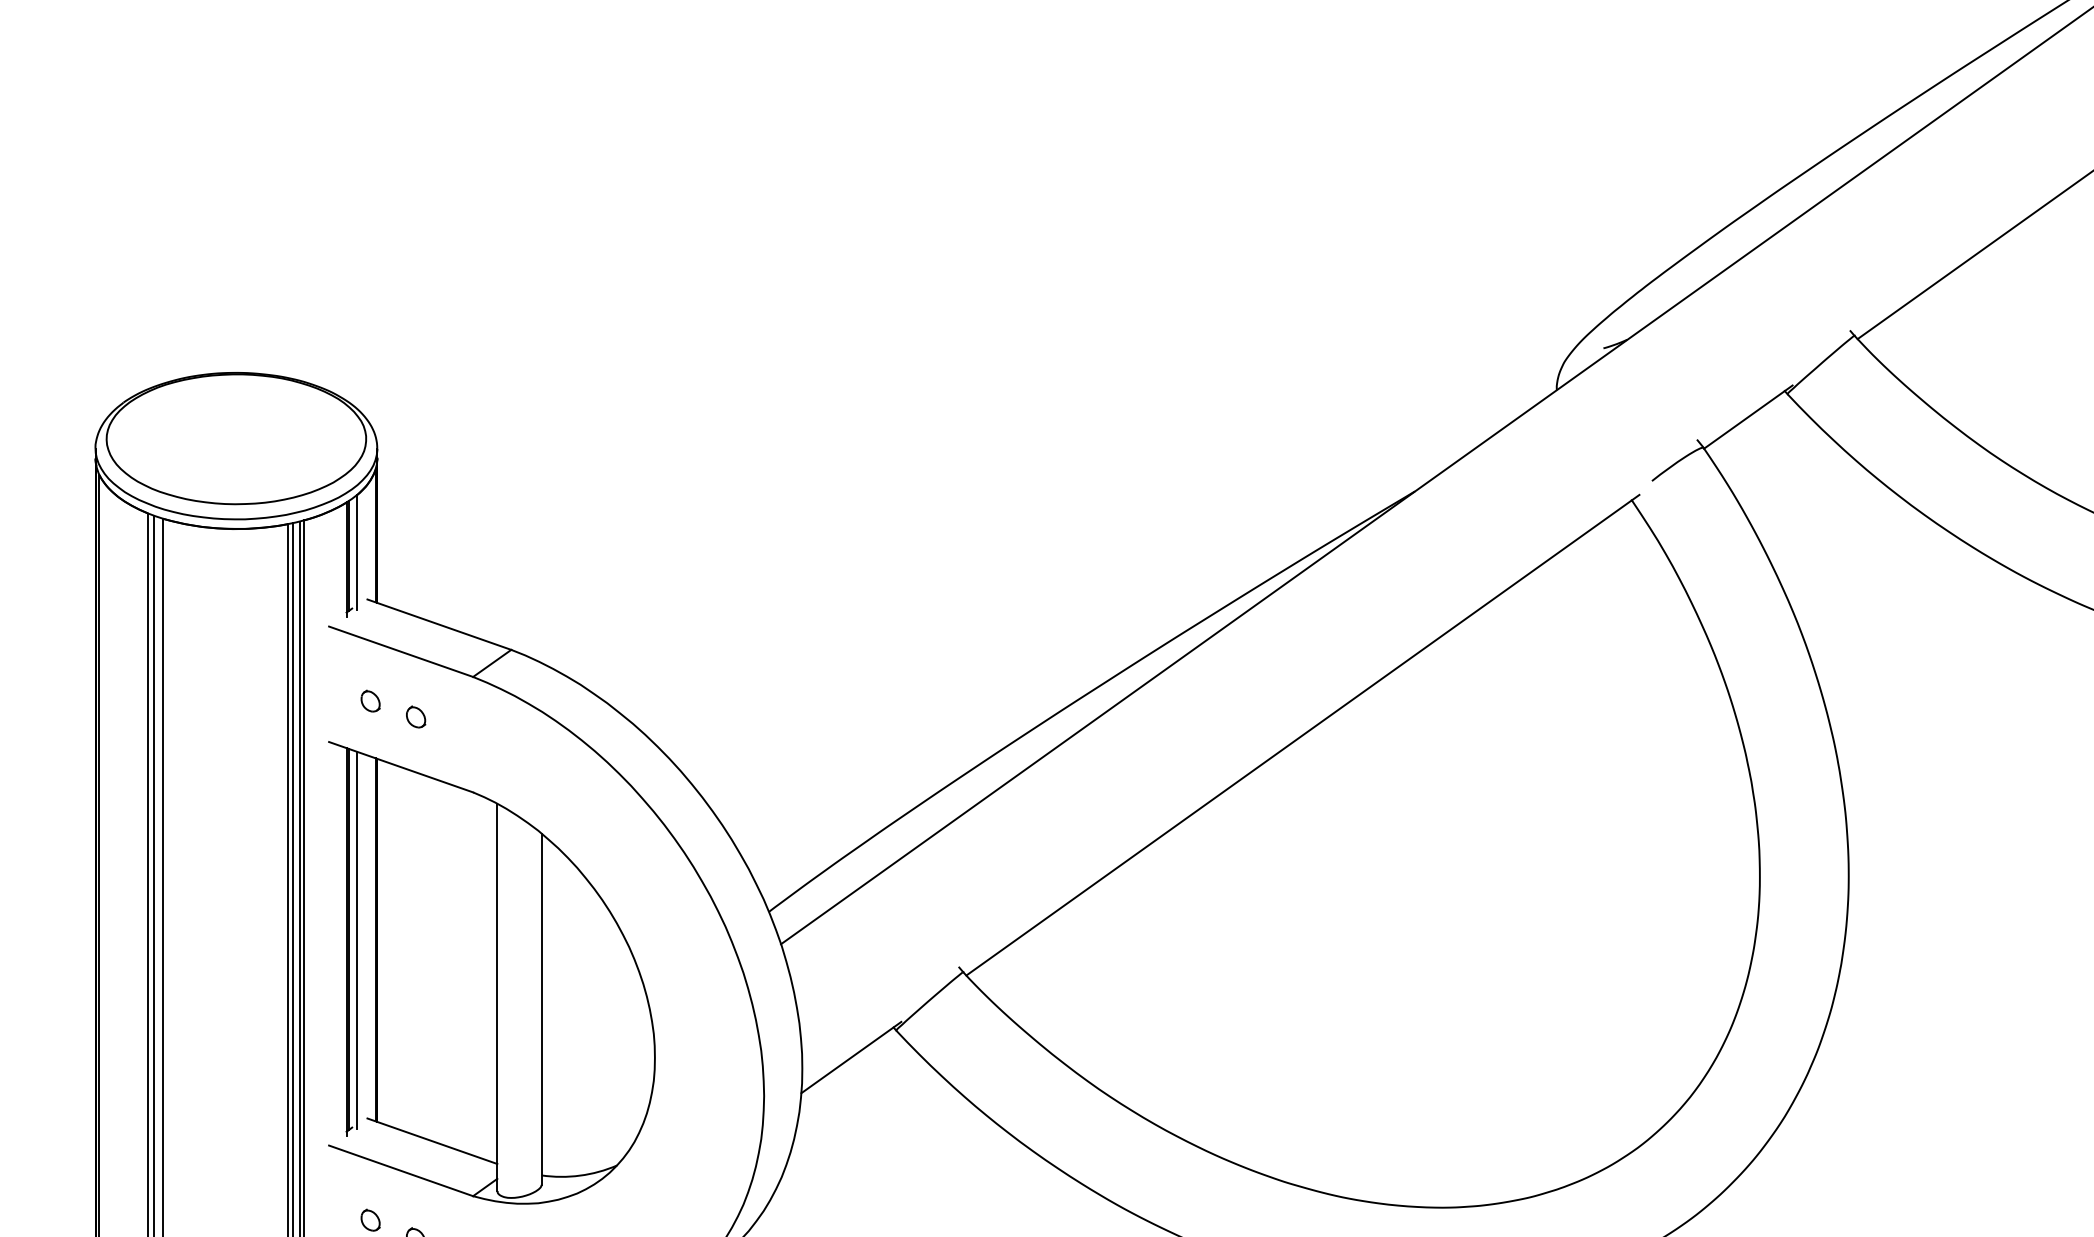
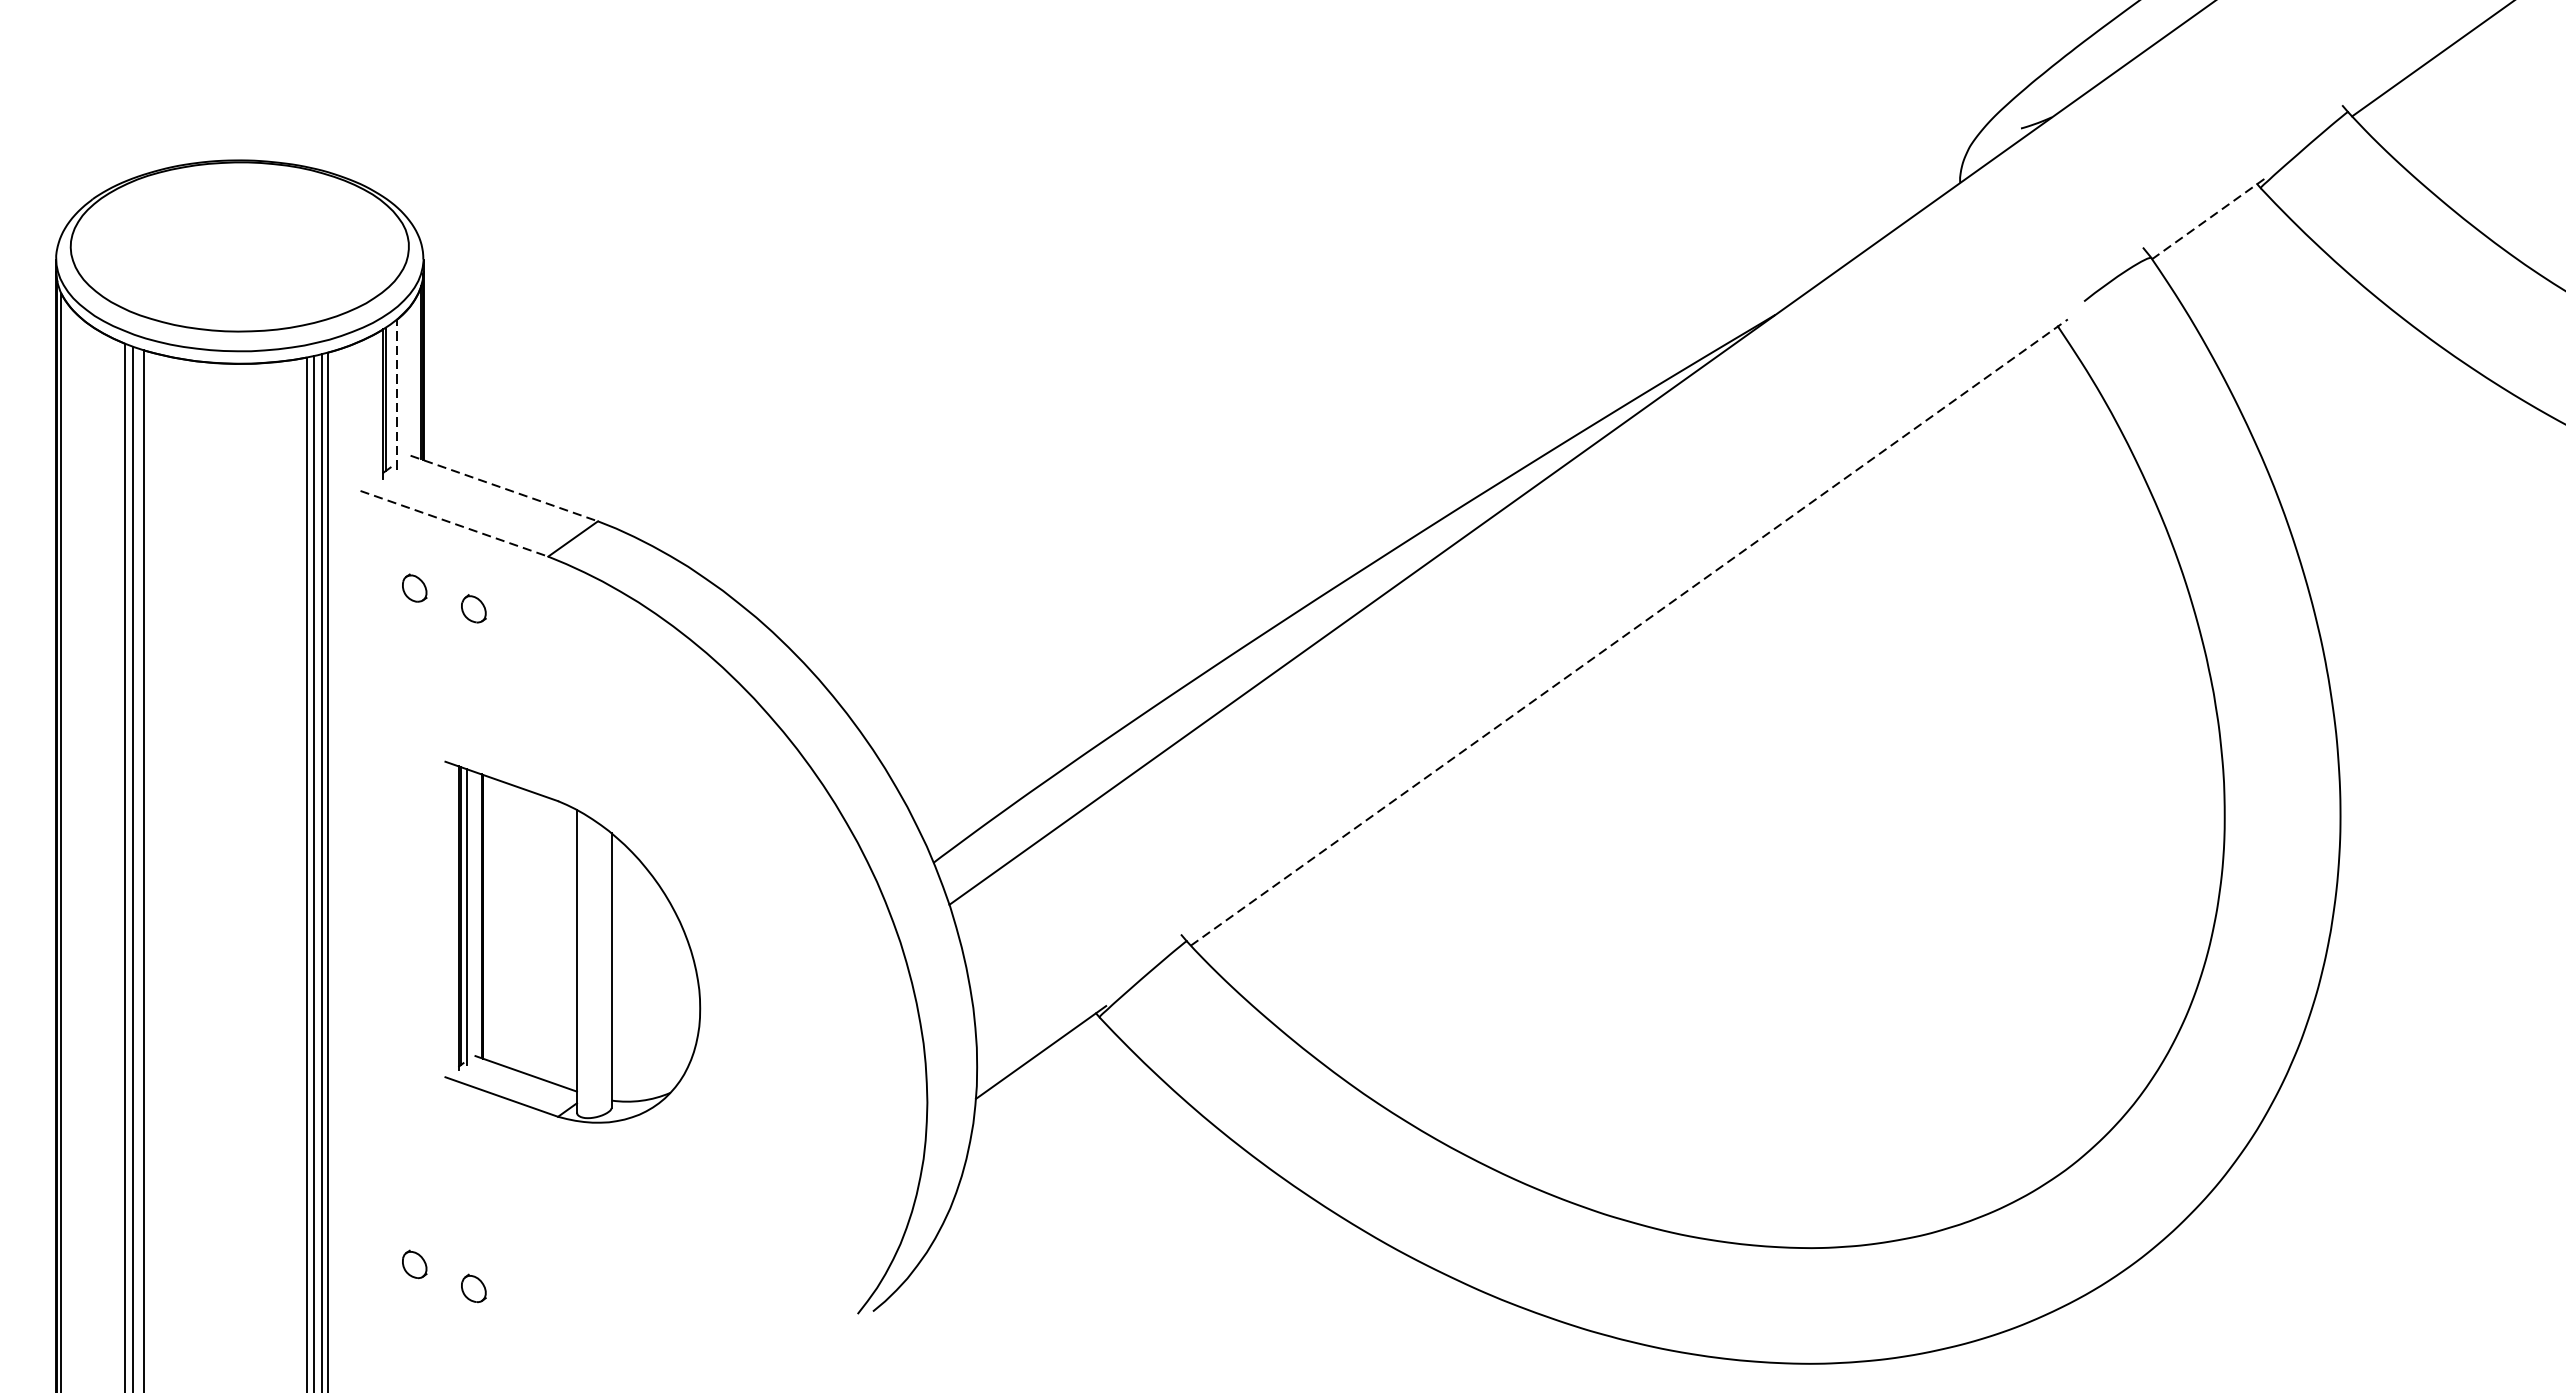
line: (1748, 416) -> (2209, 217), solid -> dashed
line: (356, 552) -> (396, 394), solid -> dashed
line: (439, 624) -> (504, 488), solid -> dashed
line: (401, 651) -> (454, 523), solid -> dashed
line: (1302, 735) -> (1628, 632), solid -> dashed
part: (491, 972) -> (572, 941), size x0.6

